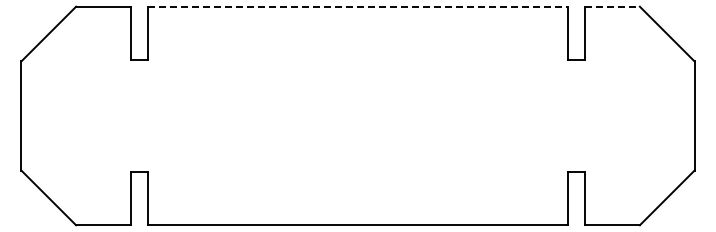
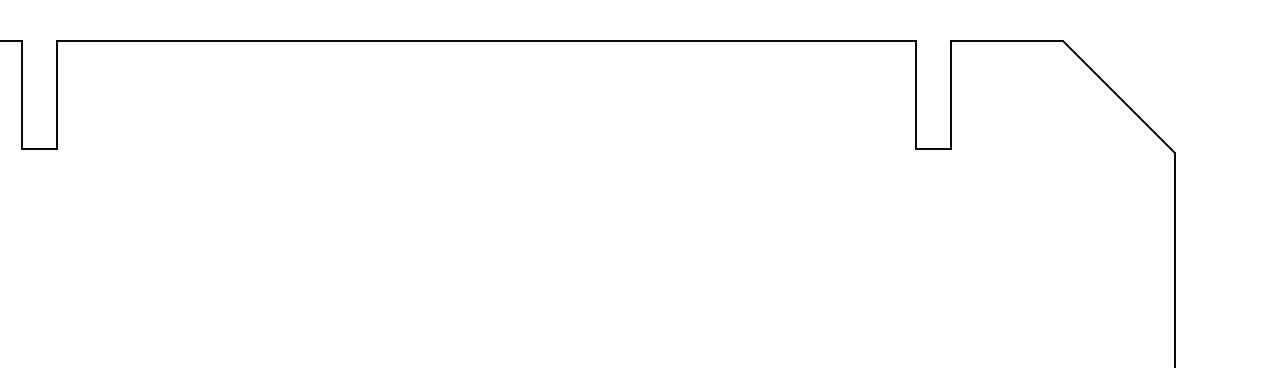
line: (358, 6) -> (487, 40), dashed -> solid
line: (613, 6) -> (1009, 40), dashed -> solid

